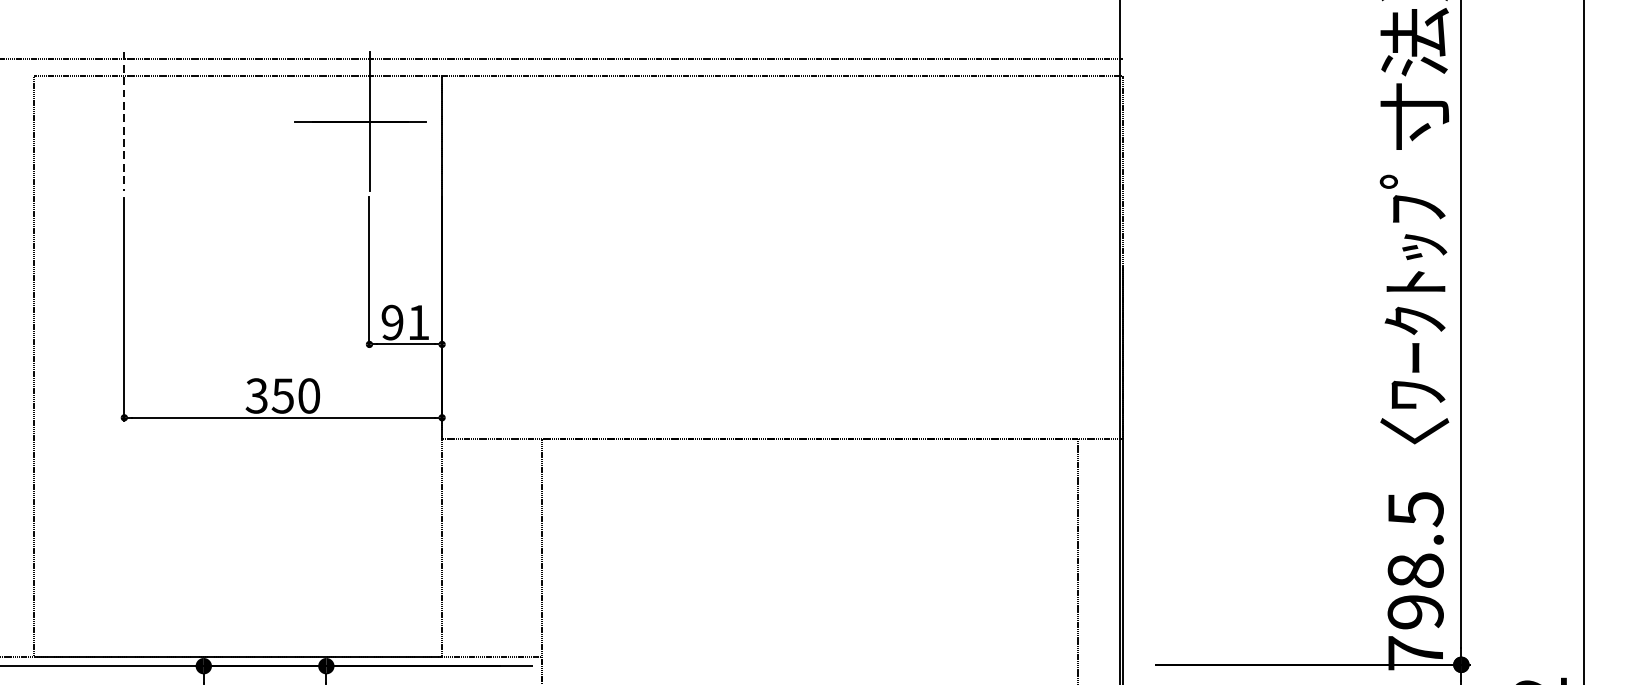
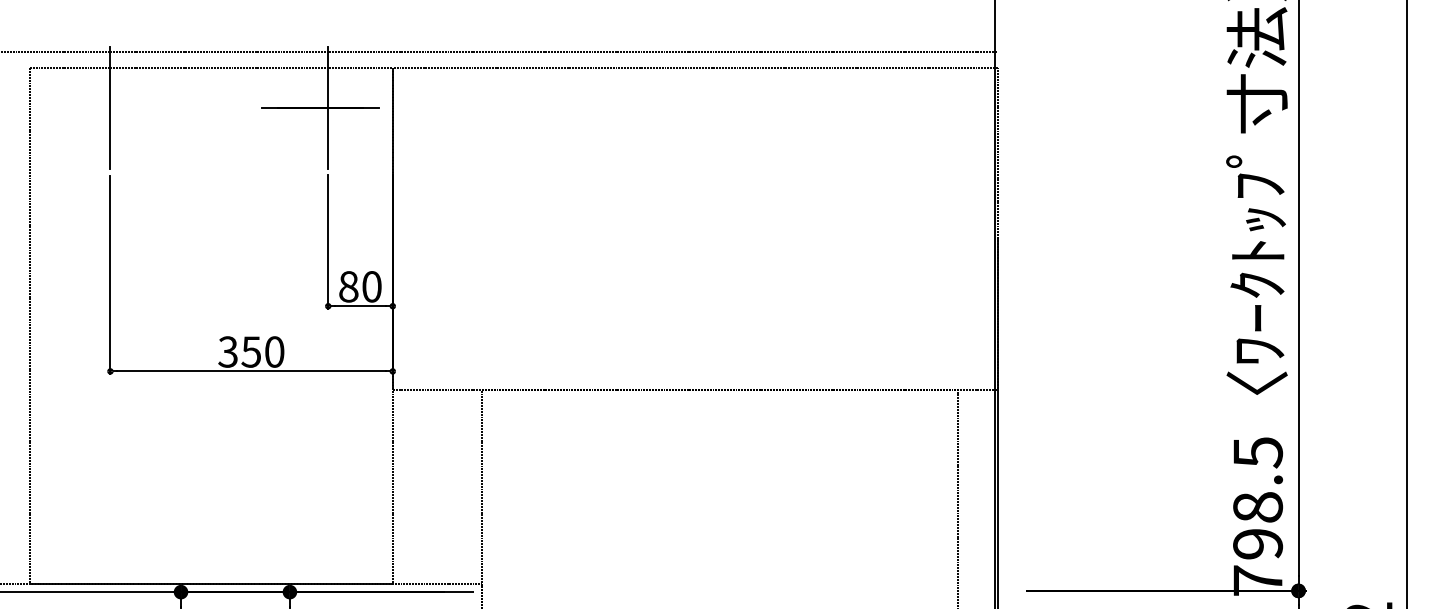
line: (124, 121) -> (110, 108), dashed -> solid
text: (405, 322) -> (360, 286), 91 -> 80

